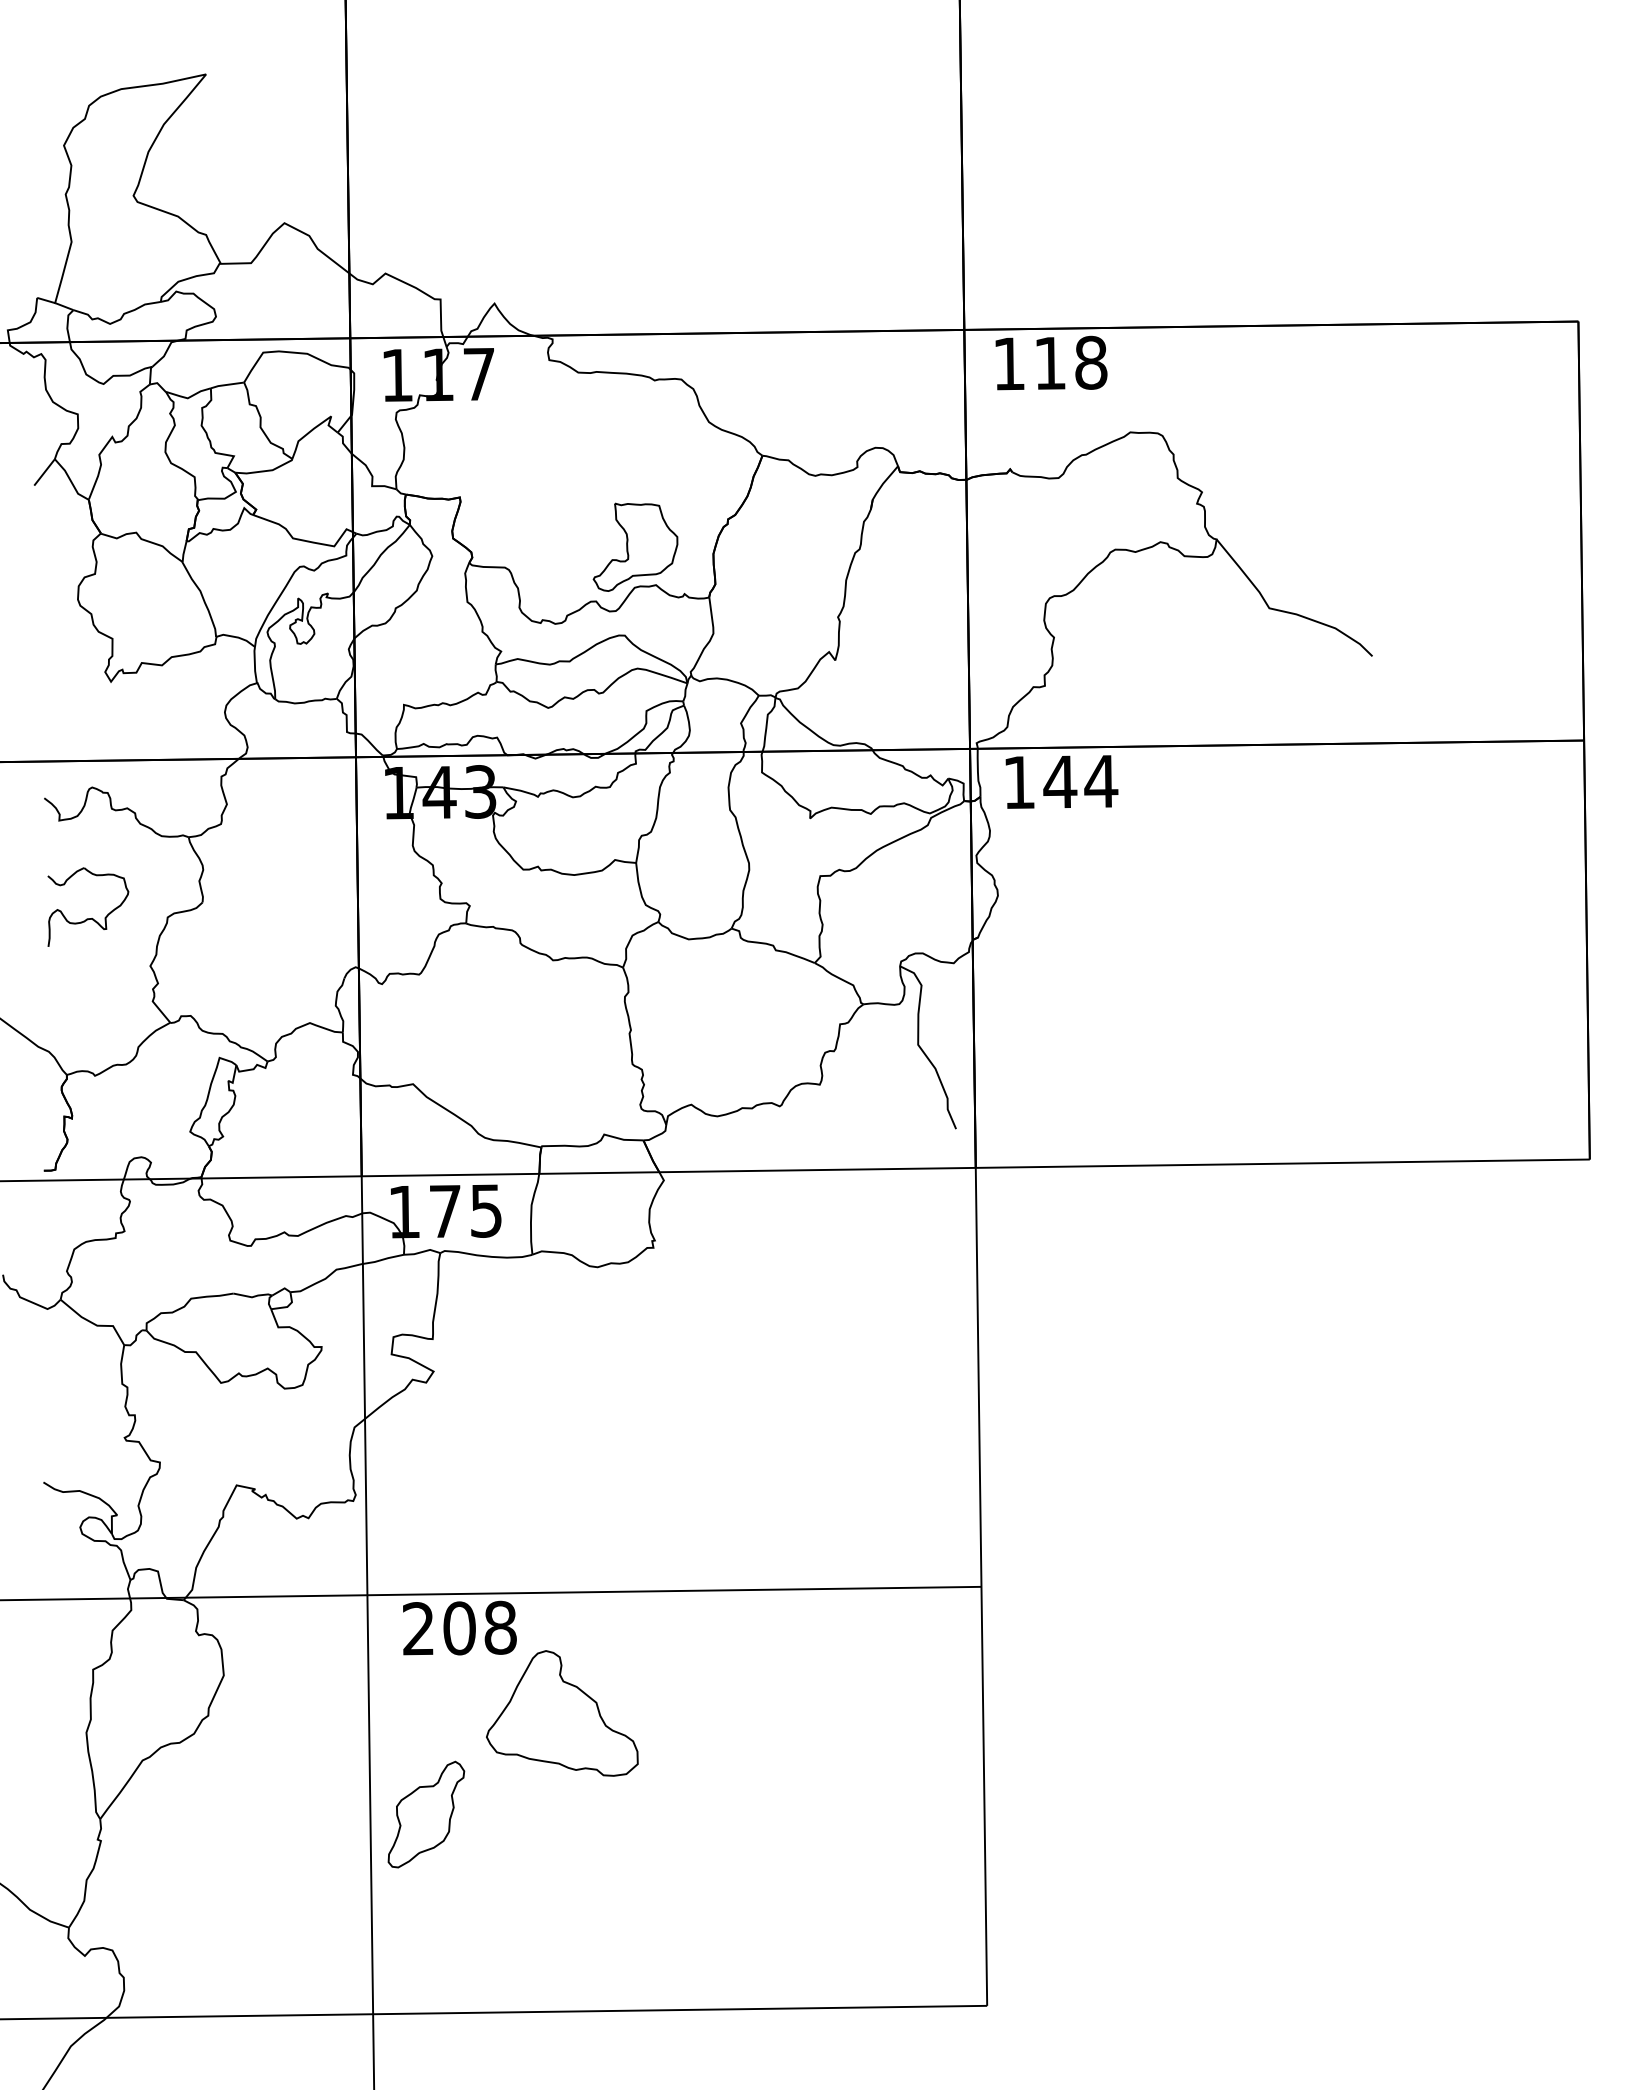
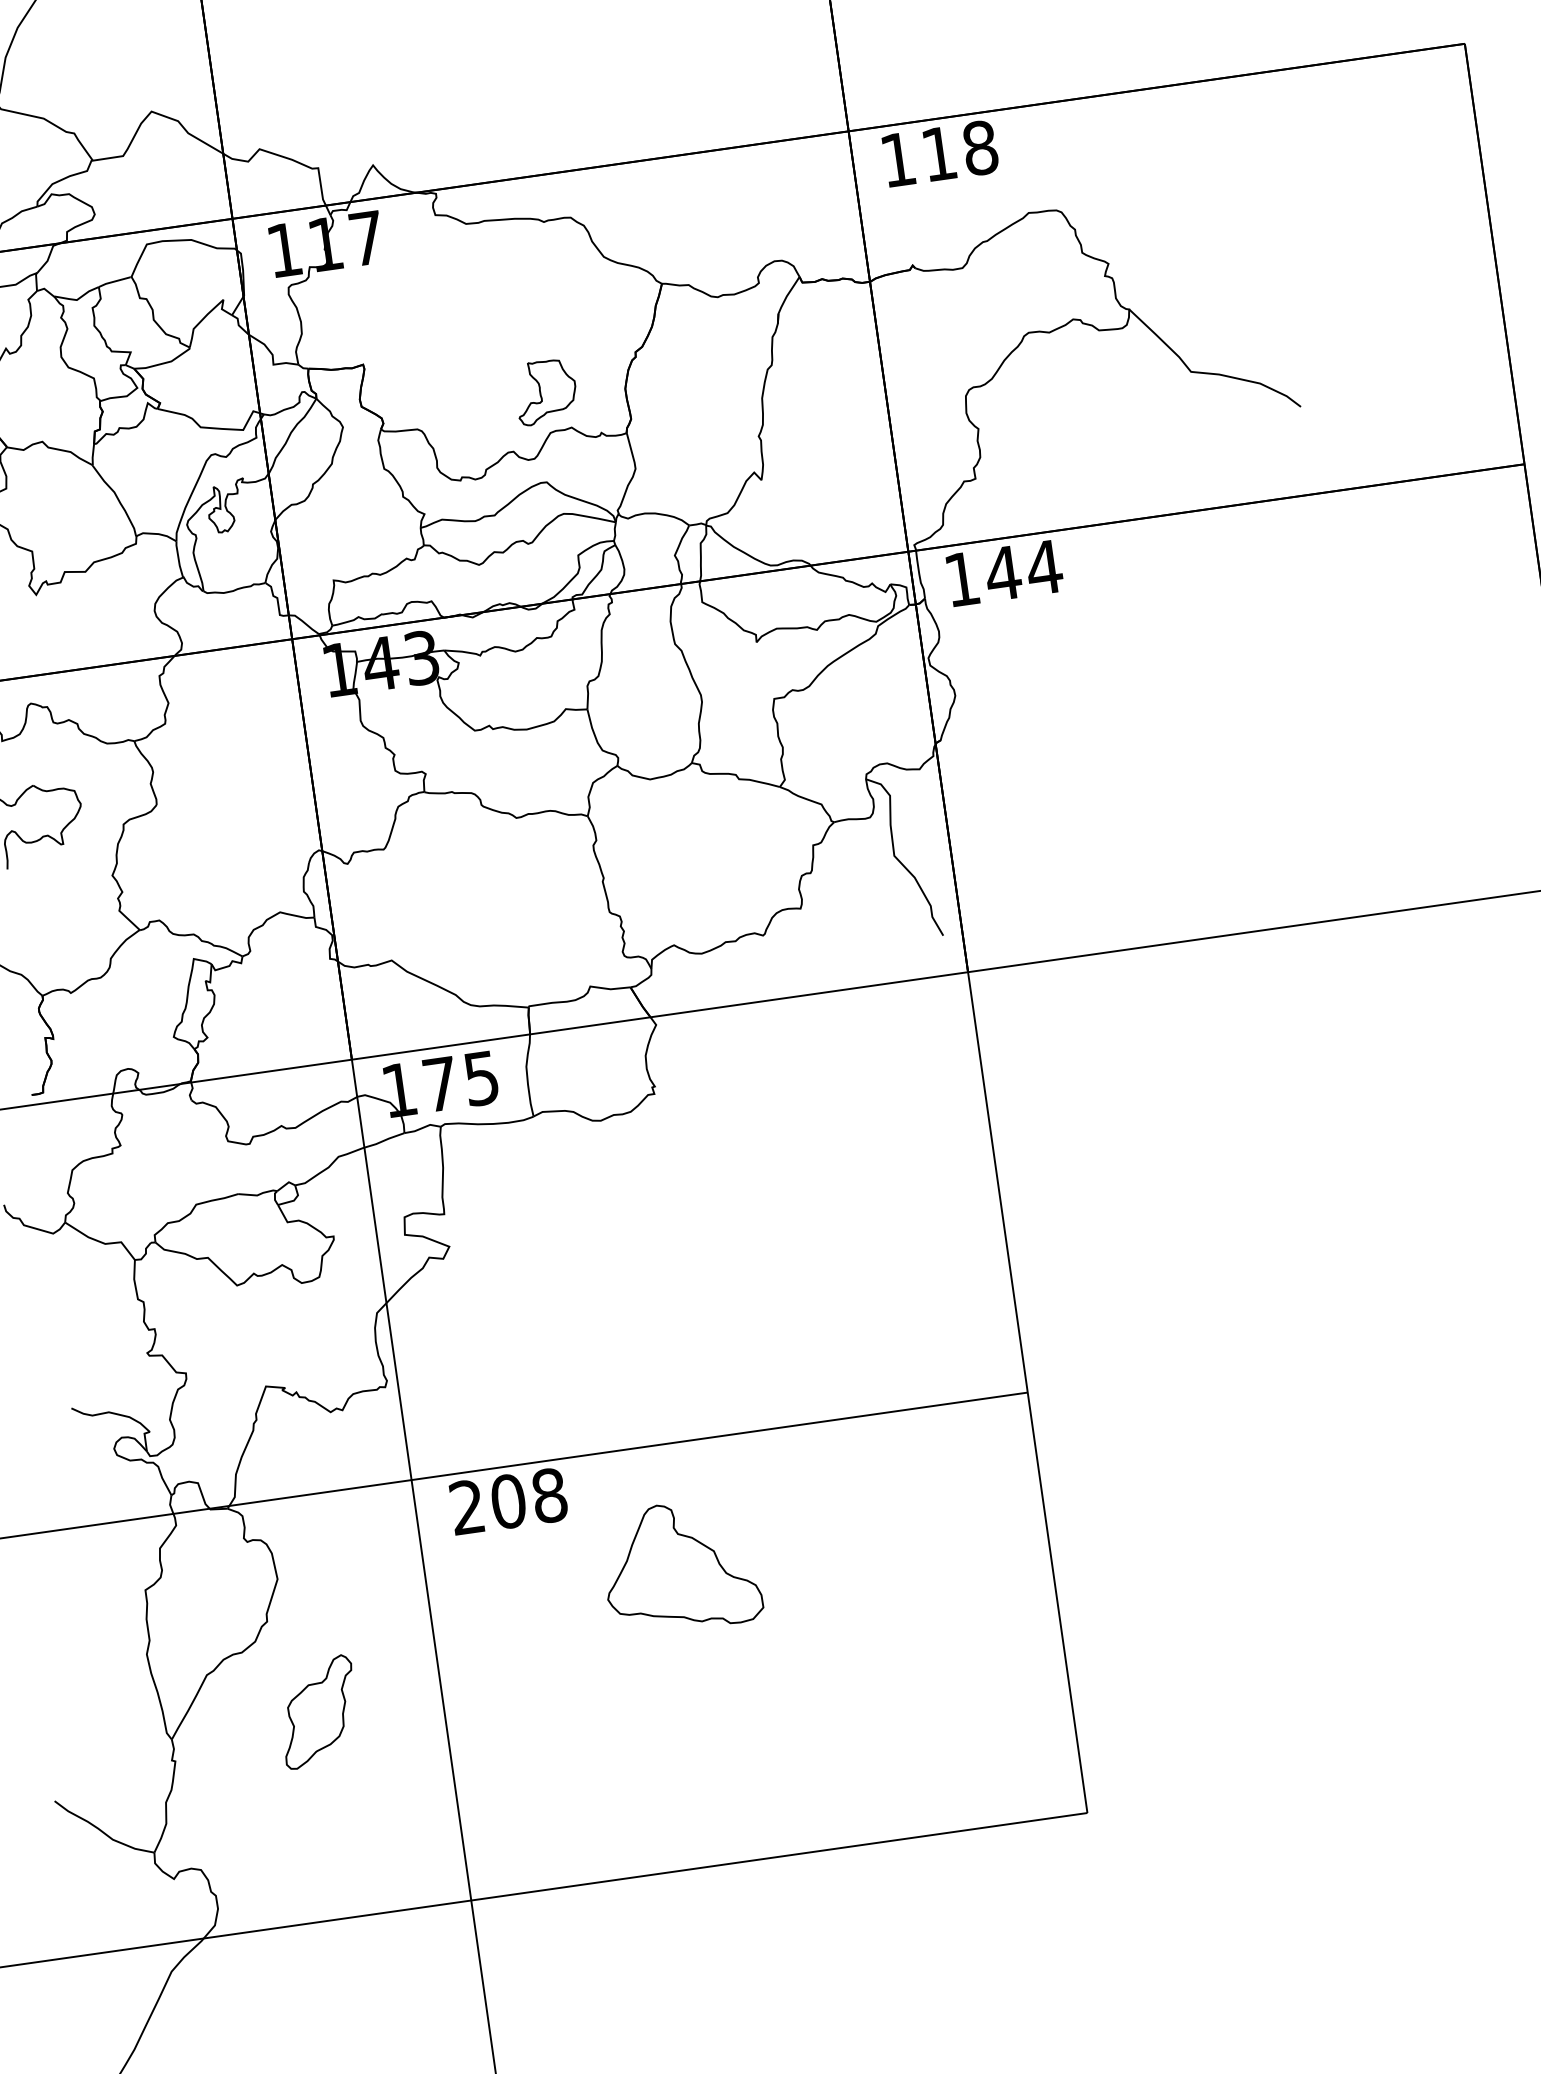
part: (635, 546) -> (546, 391), size x0.7
part: (562, 1713) -> (681, 1566), moved
part: (426, 1814) -> (318, 1711), moved

